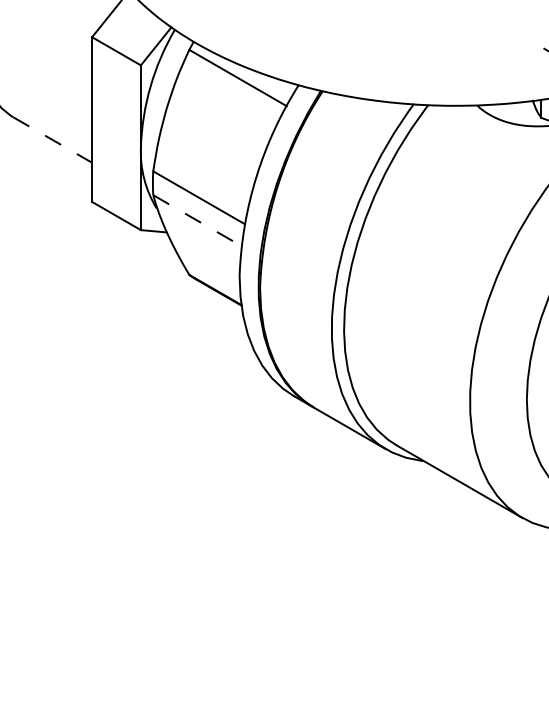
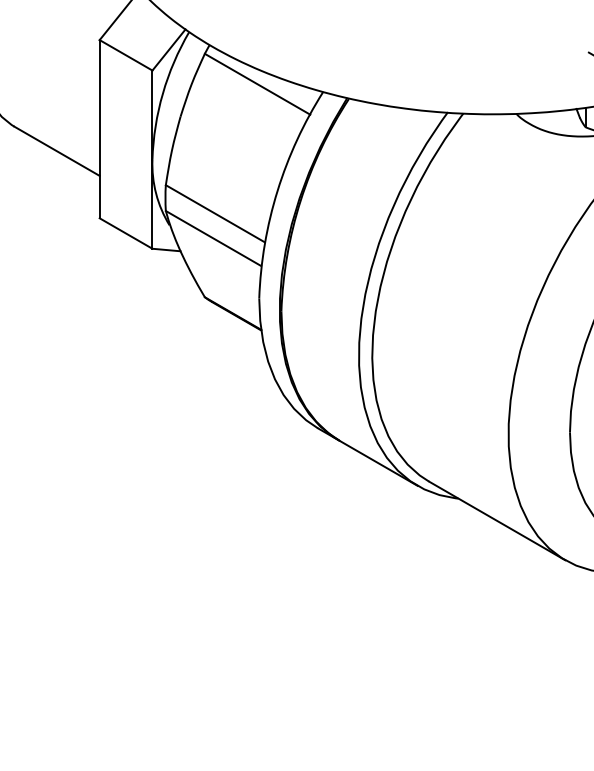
line: (52, 140) -> (56, 151), dashed -> solid
line: (197, 220) -> (213, 238), dashed -> solid

